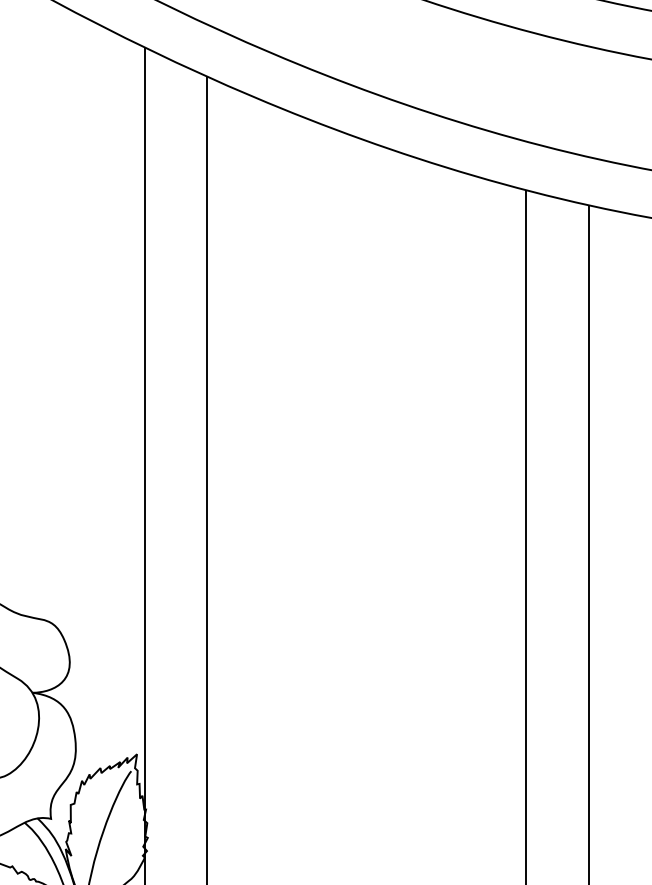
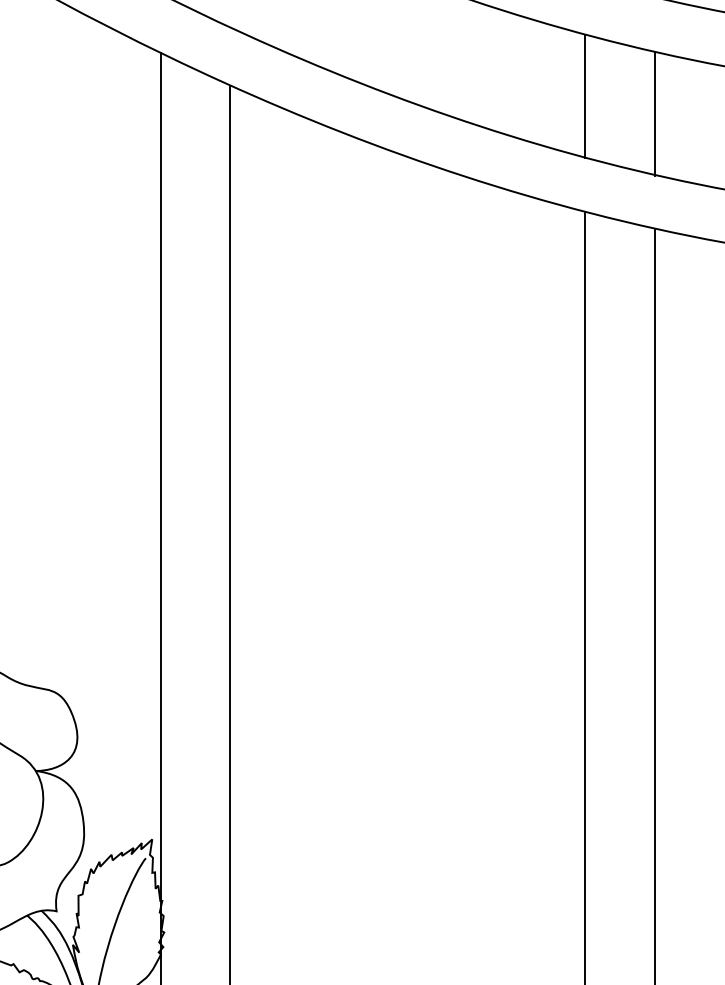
line: (526, 86) -> (585, 96), added
line: (588, 101) -> (654, 113), added

